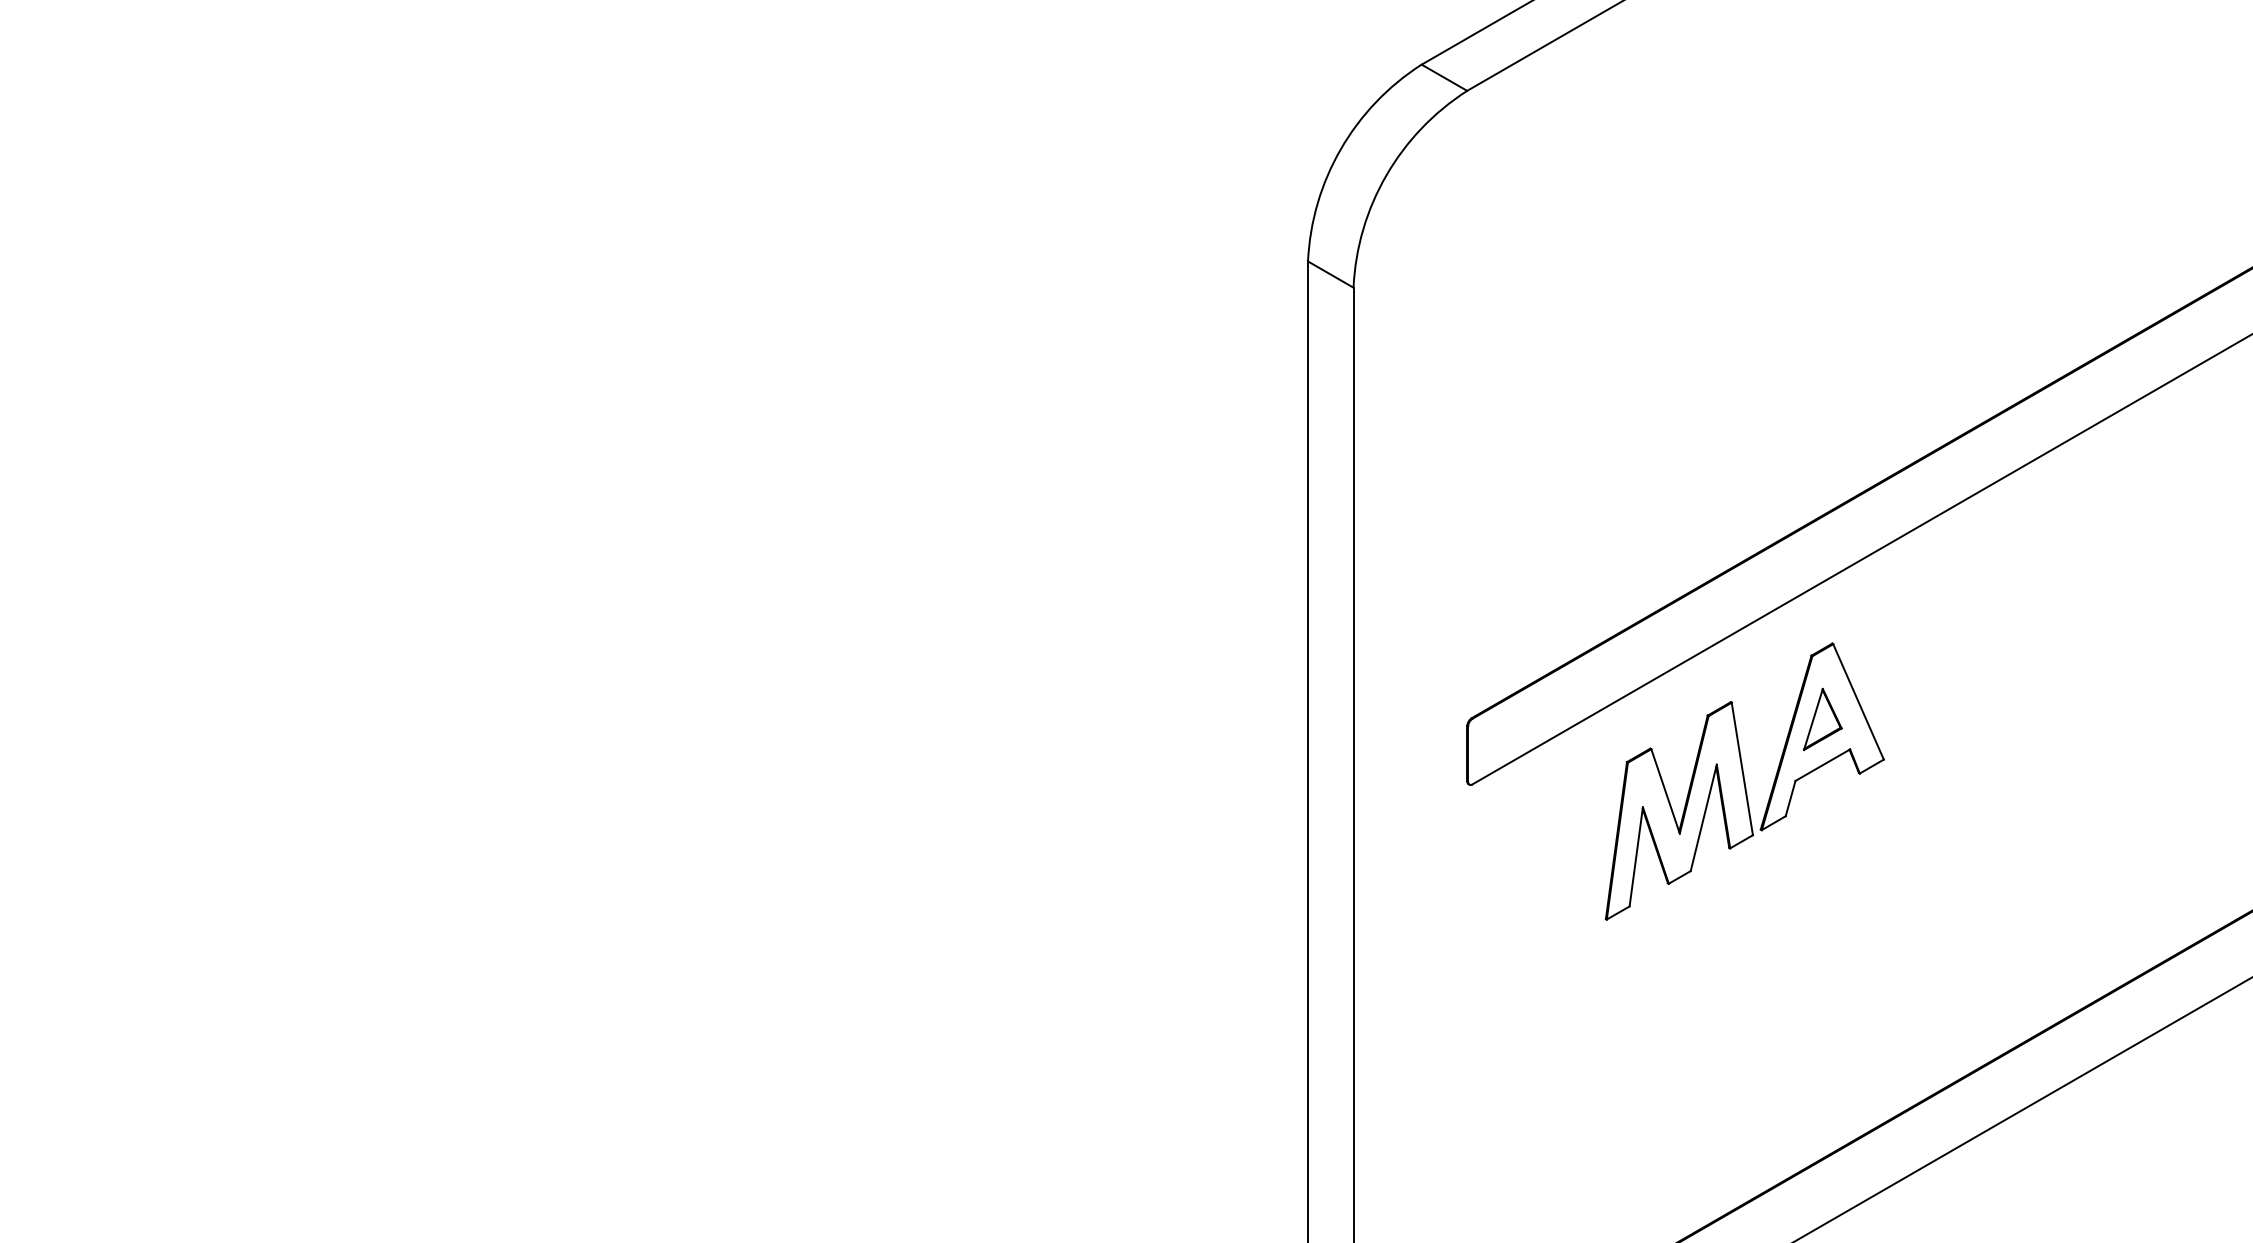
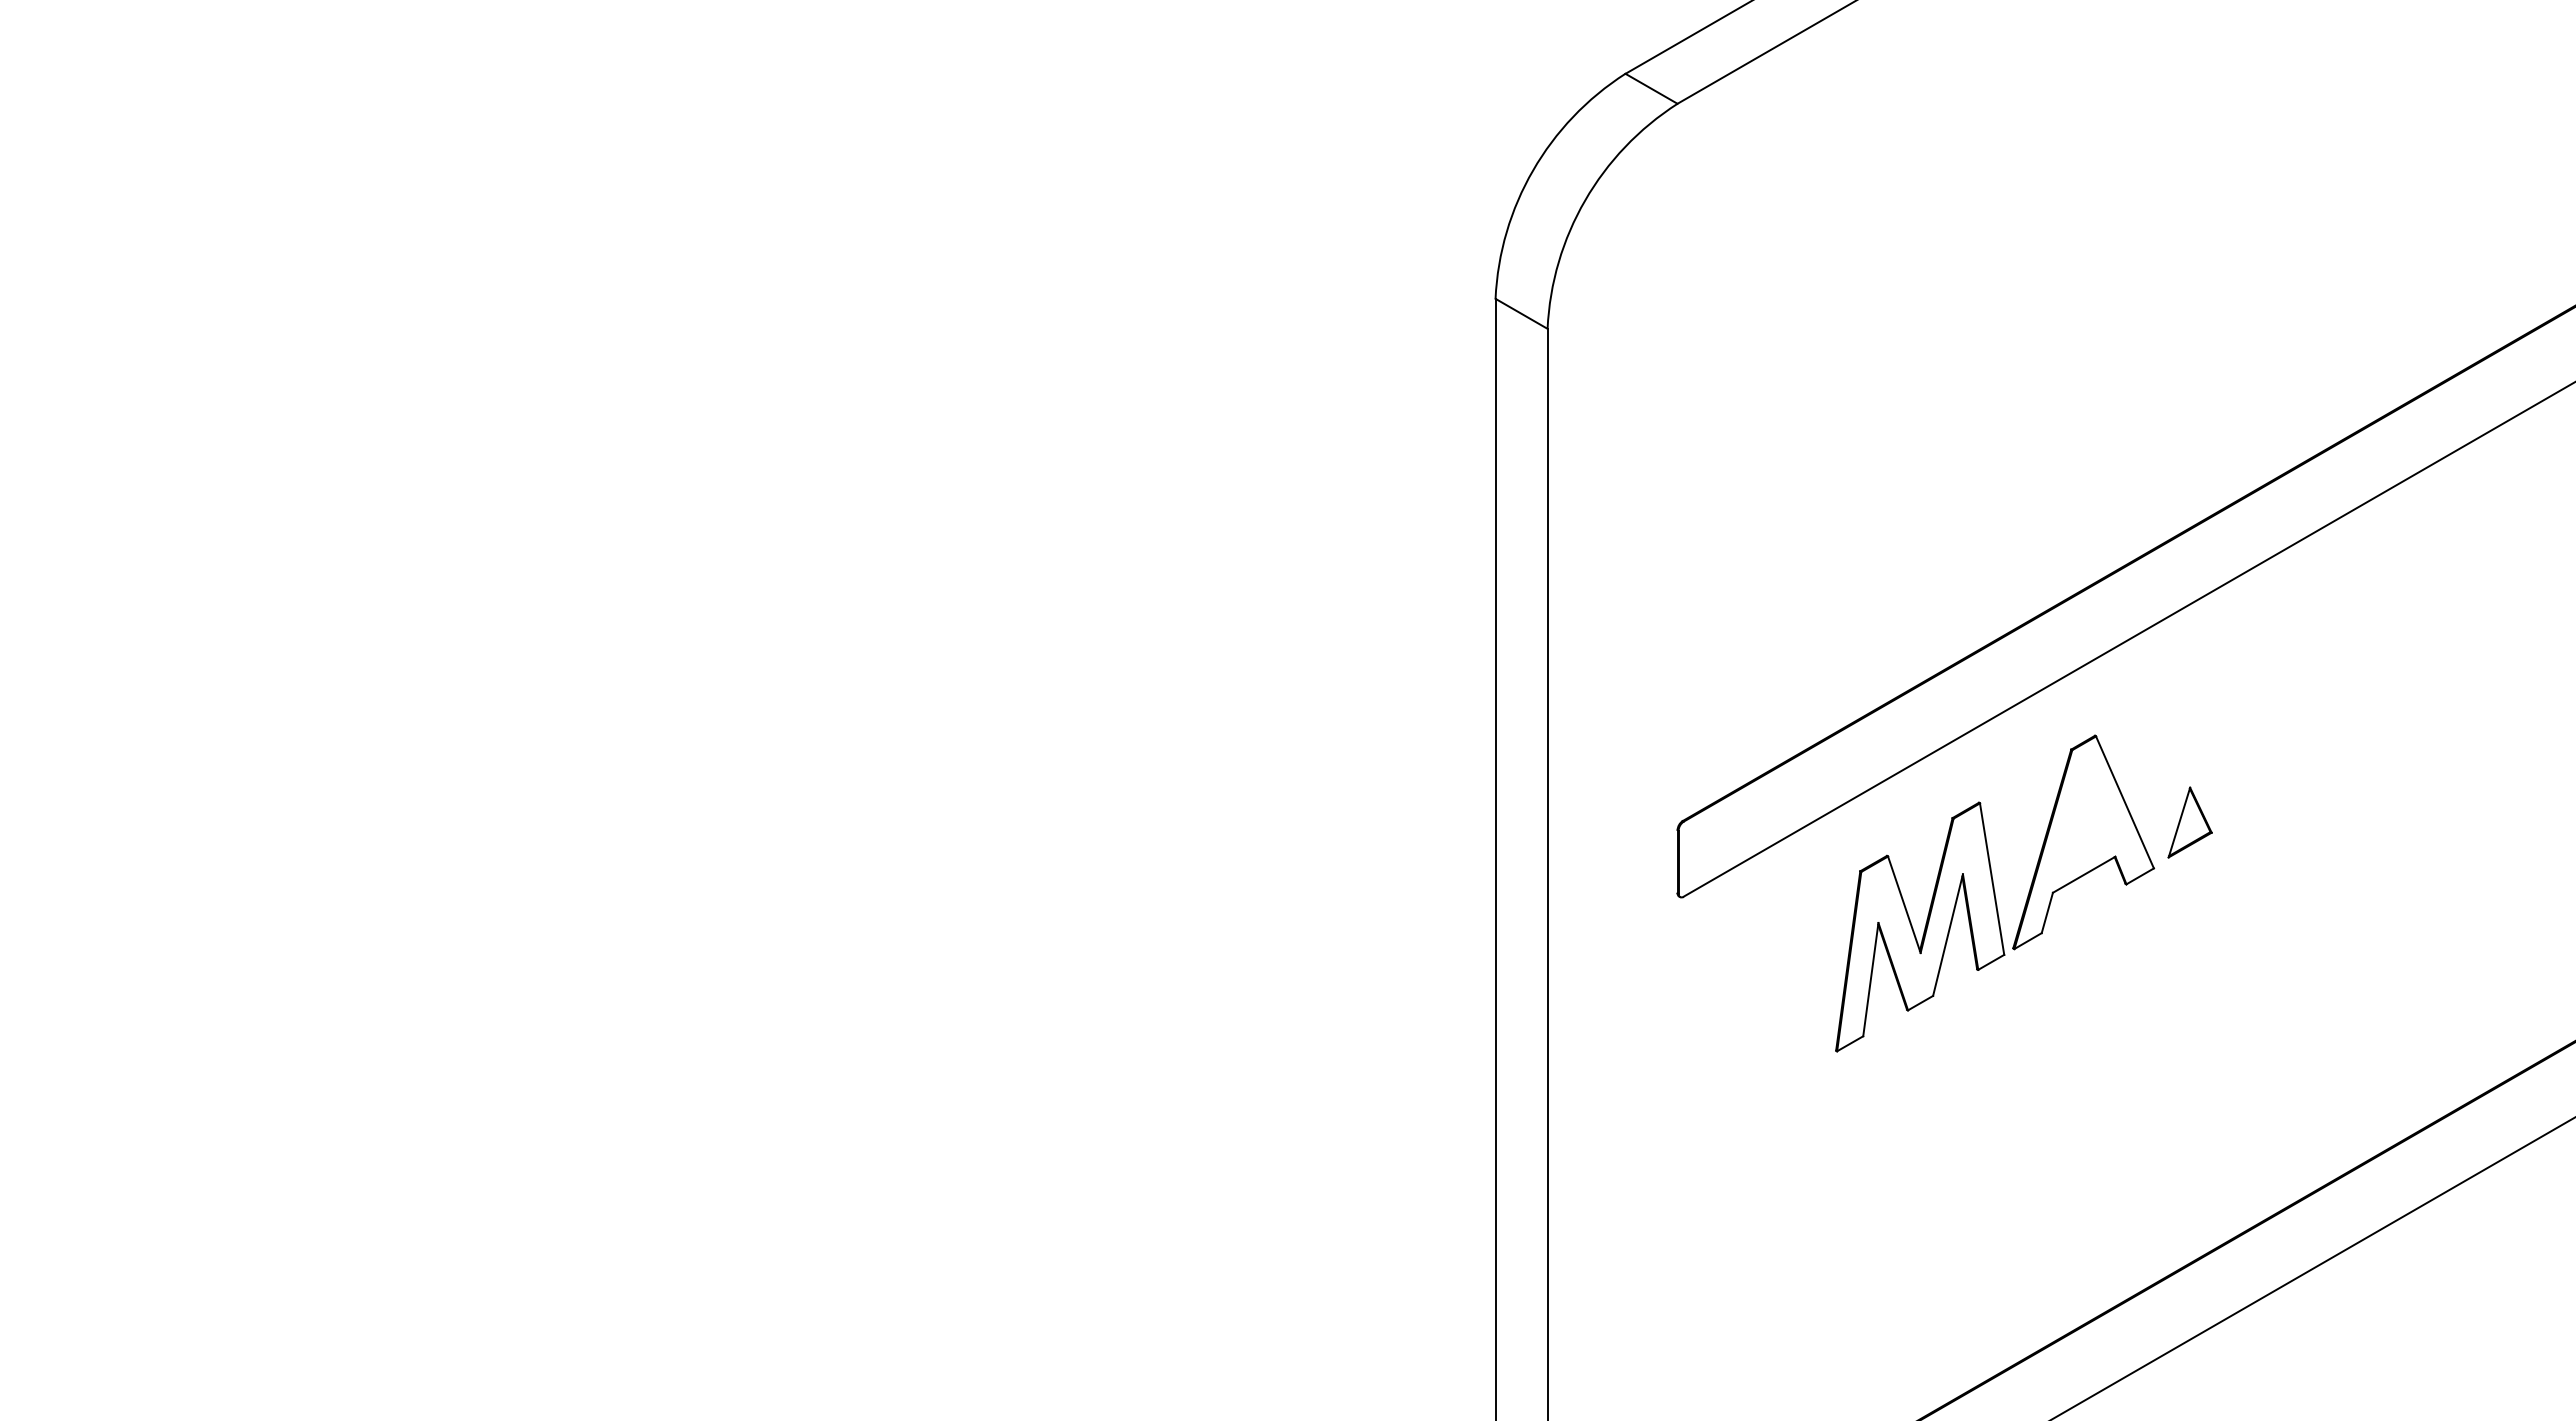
part: (1822, 719) -> (2189, 822), moved

